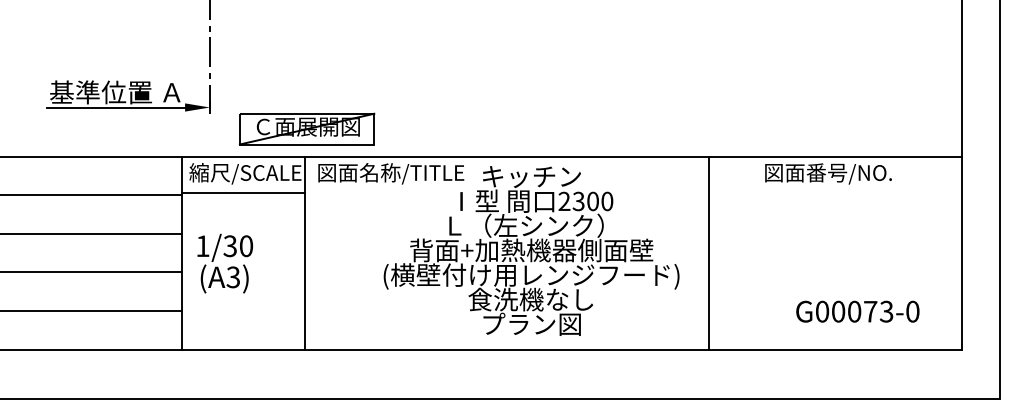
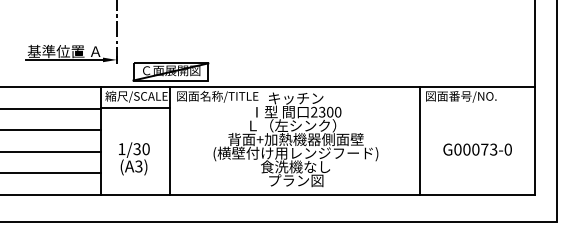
line: (708, 252) -> (419, 140), moved
text: (225, 262) -> (134, 158), moved
text: (857, 311) -> (477, 149), moved

